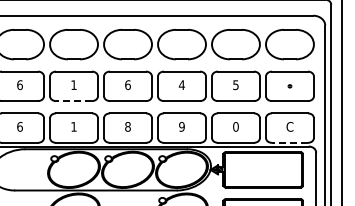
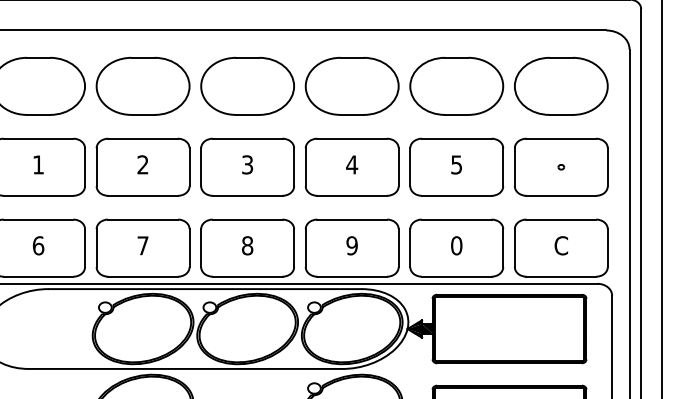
text: (73, 84) -> (142, 163), 1 -> 2
text: (127, 84) -> (246, 163), 6 -> 3
text: (19, 85) -> (37, 165), 6 -> 1
line: (74, 101) -> (144, 196), dashed -> solid
text: (73, 126) -> (142, 245), 1 -> 7
line: (289, 142) -> (560, 275), dashed -> solid

